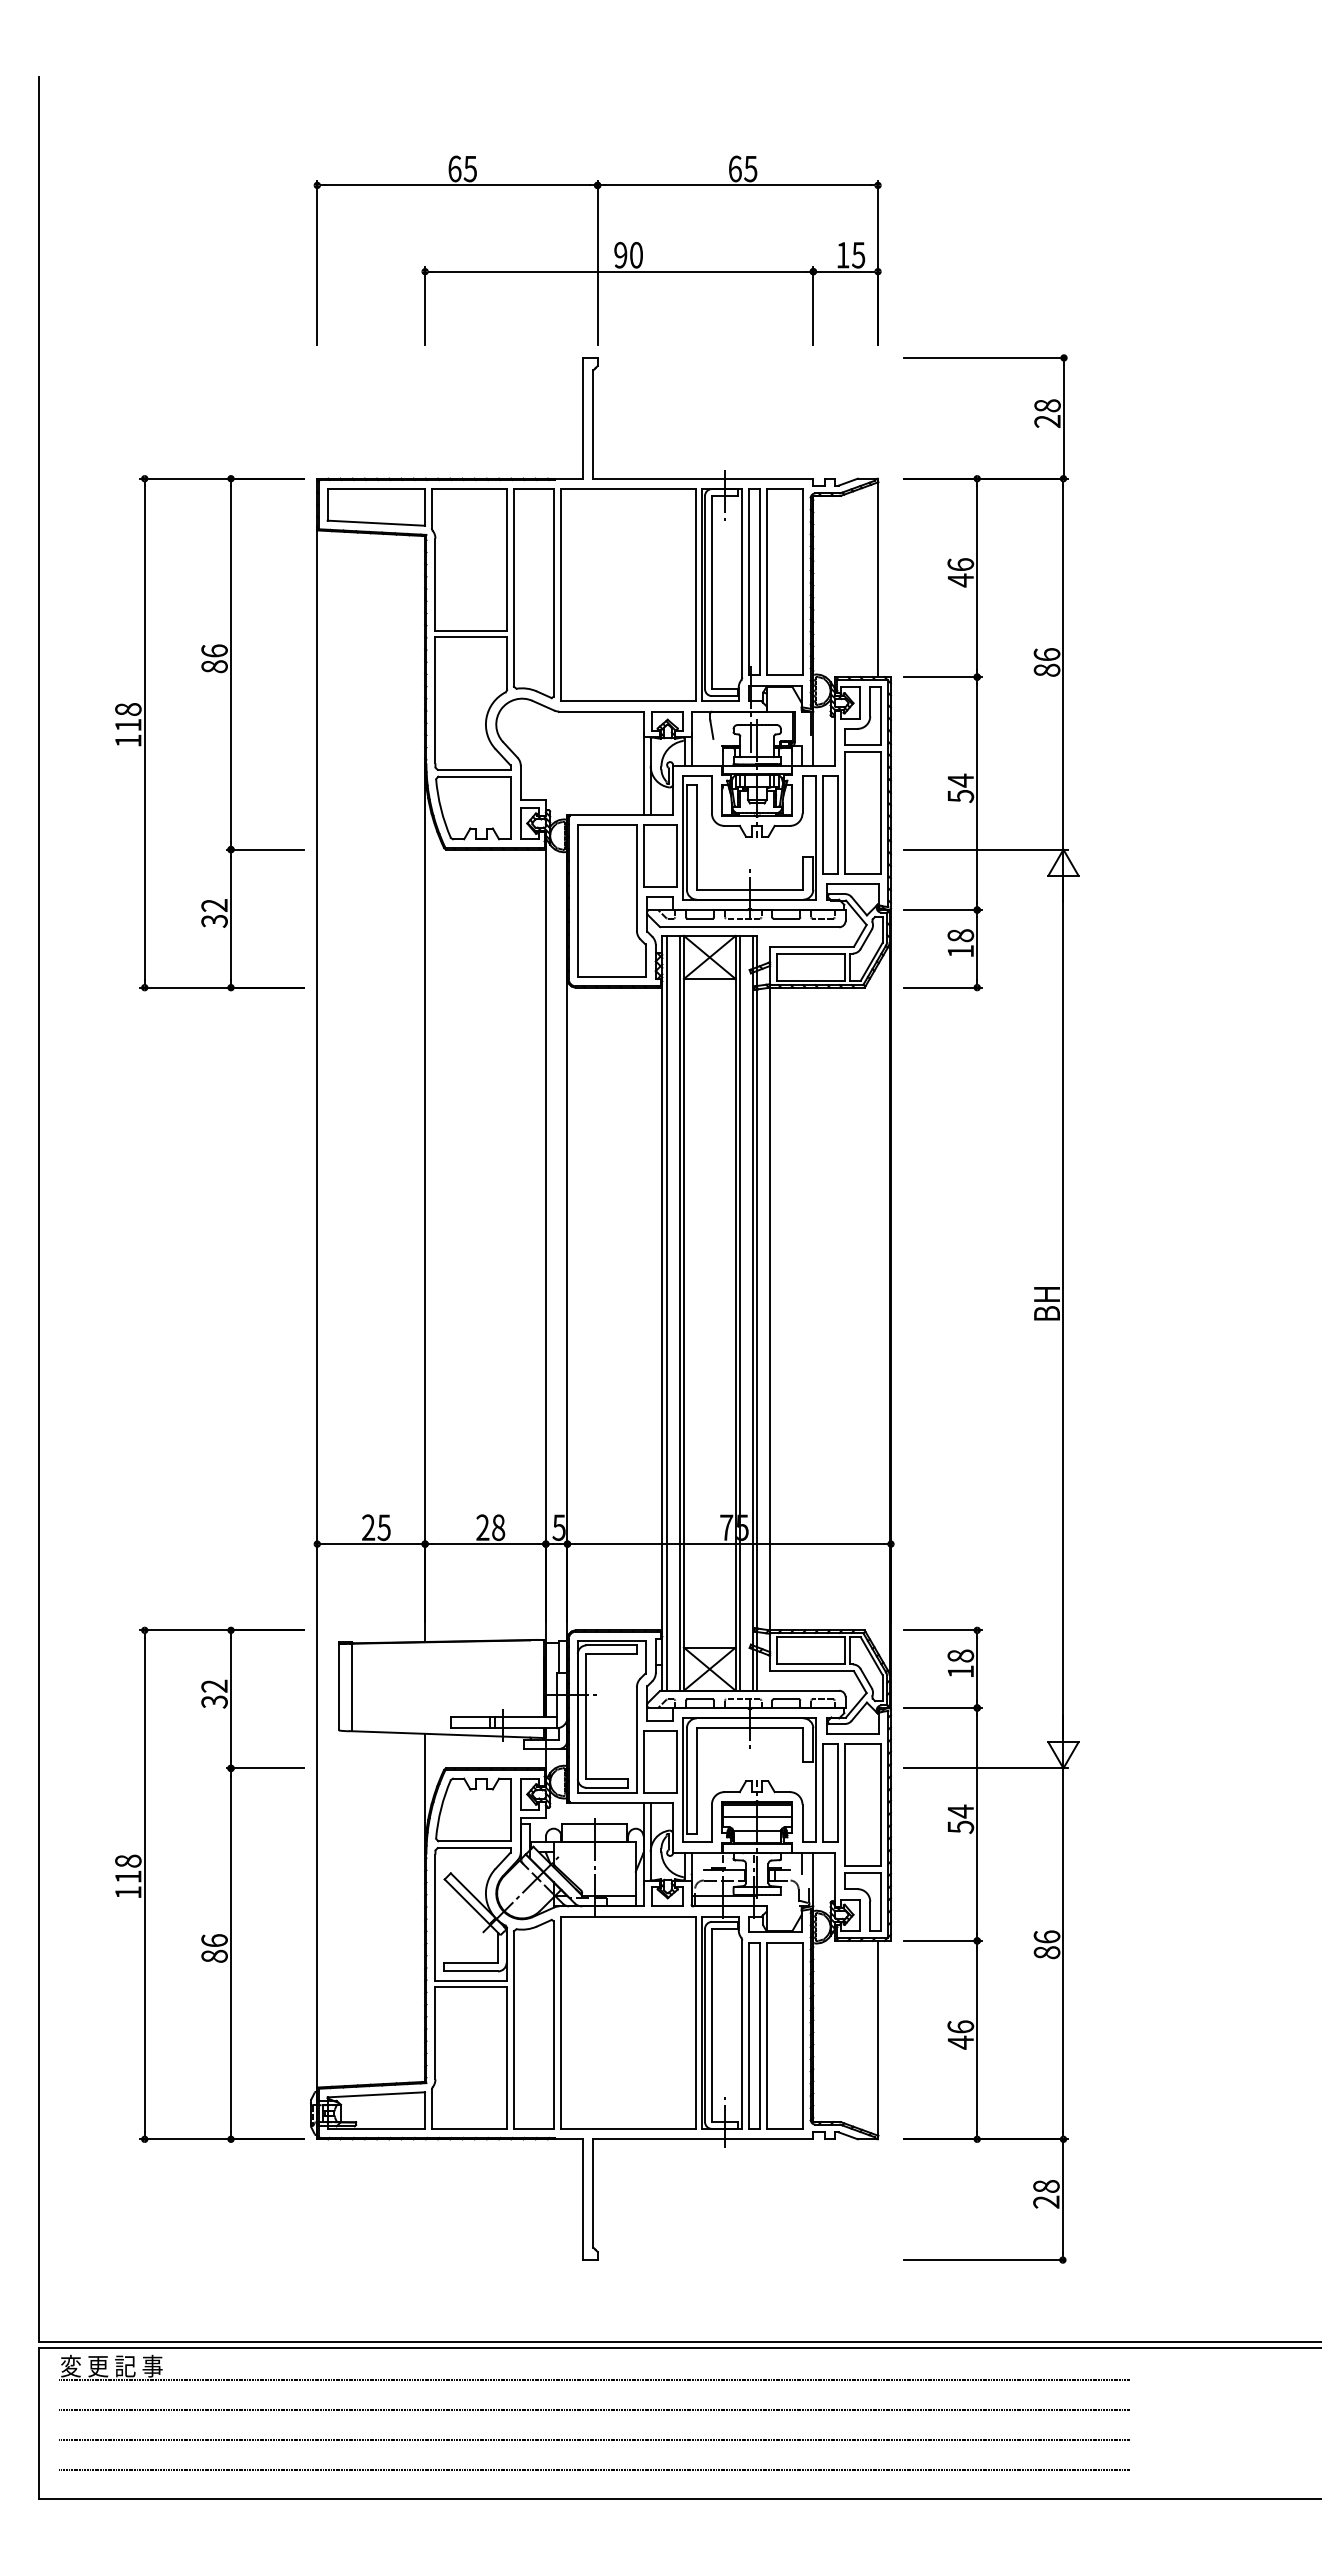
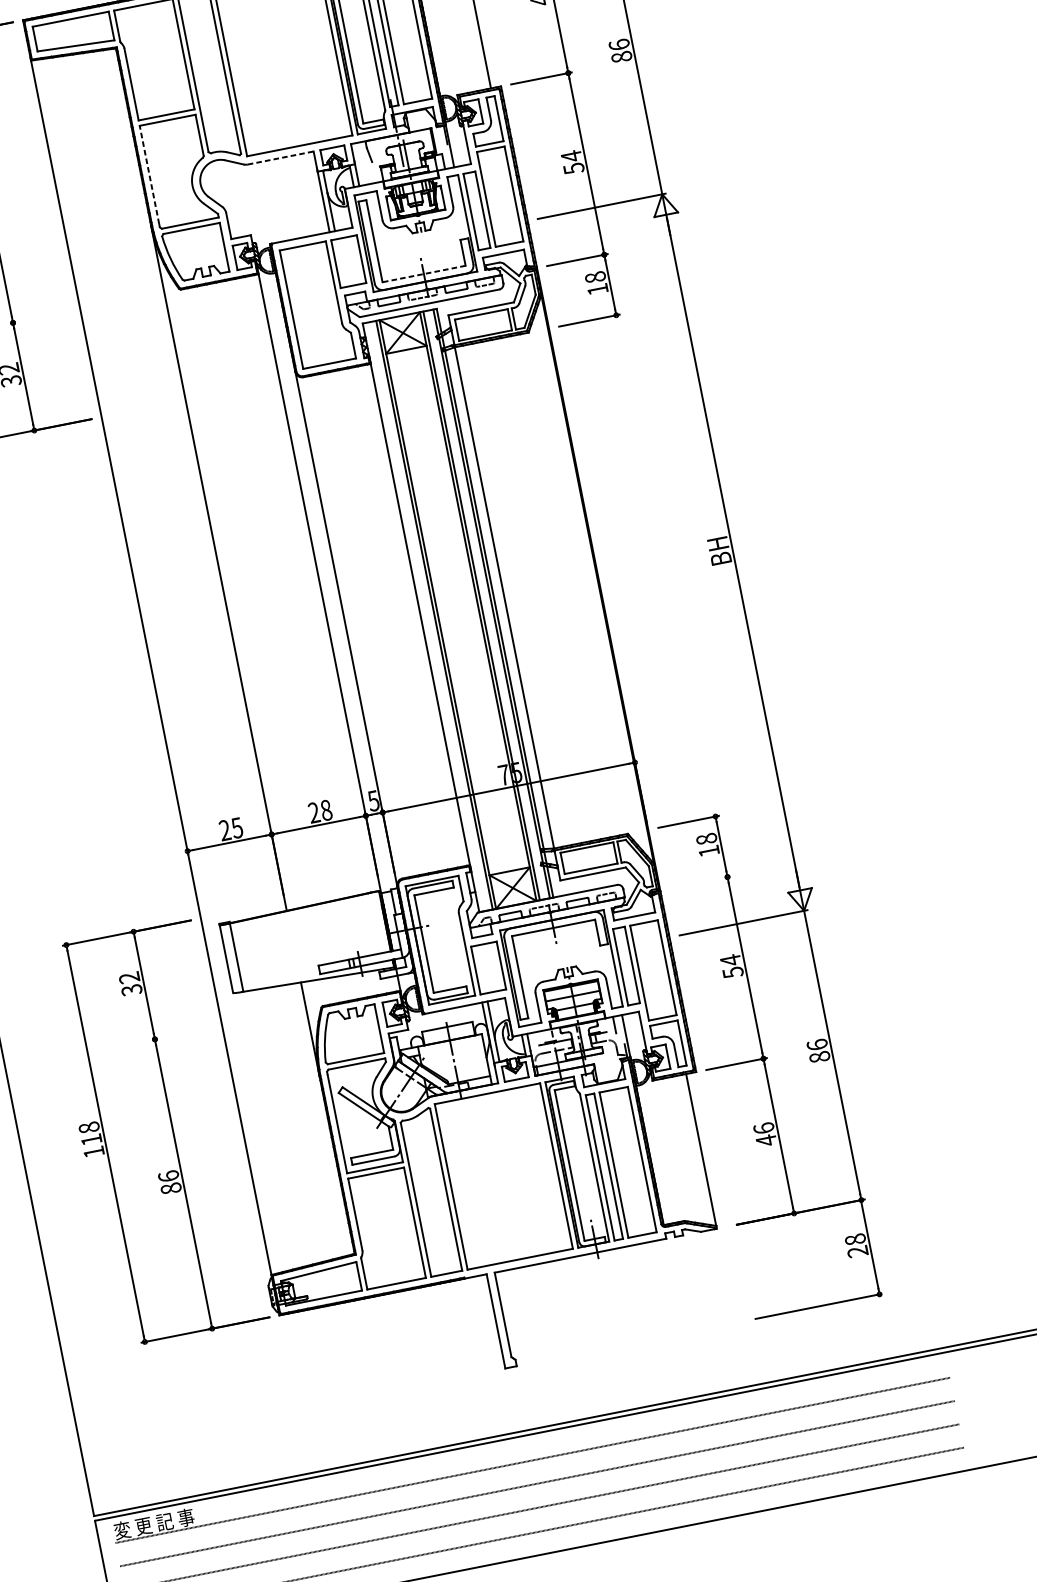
line: (435, 700) -> (149, 175), solid -> dashed
line: (602, 711) -> (281, 157), solid -> dashed
line: (265, 849) -> (39, 317), removed
line: (749, 889) -> (423, 273), solid -> dashed
line: (666, 1312) -> (424, 616), removed
line: (942, 1708) -> (700, 882), removed
line: (265, 1768) -> (181, 1034), removed

